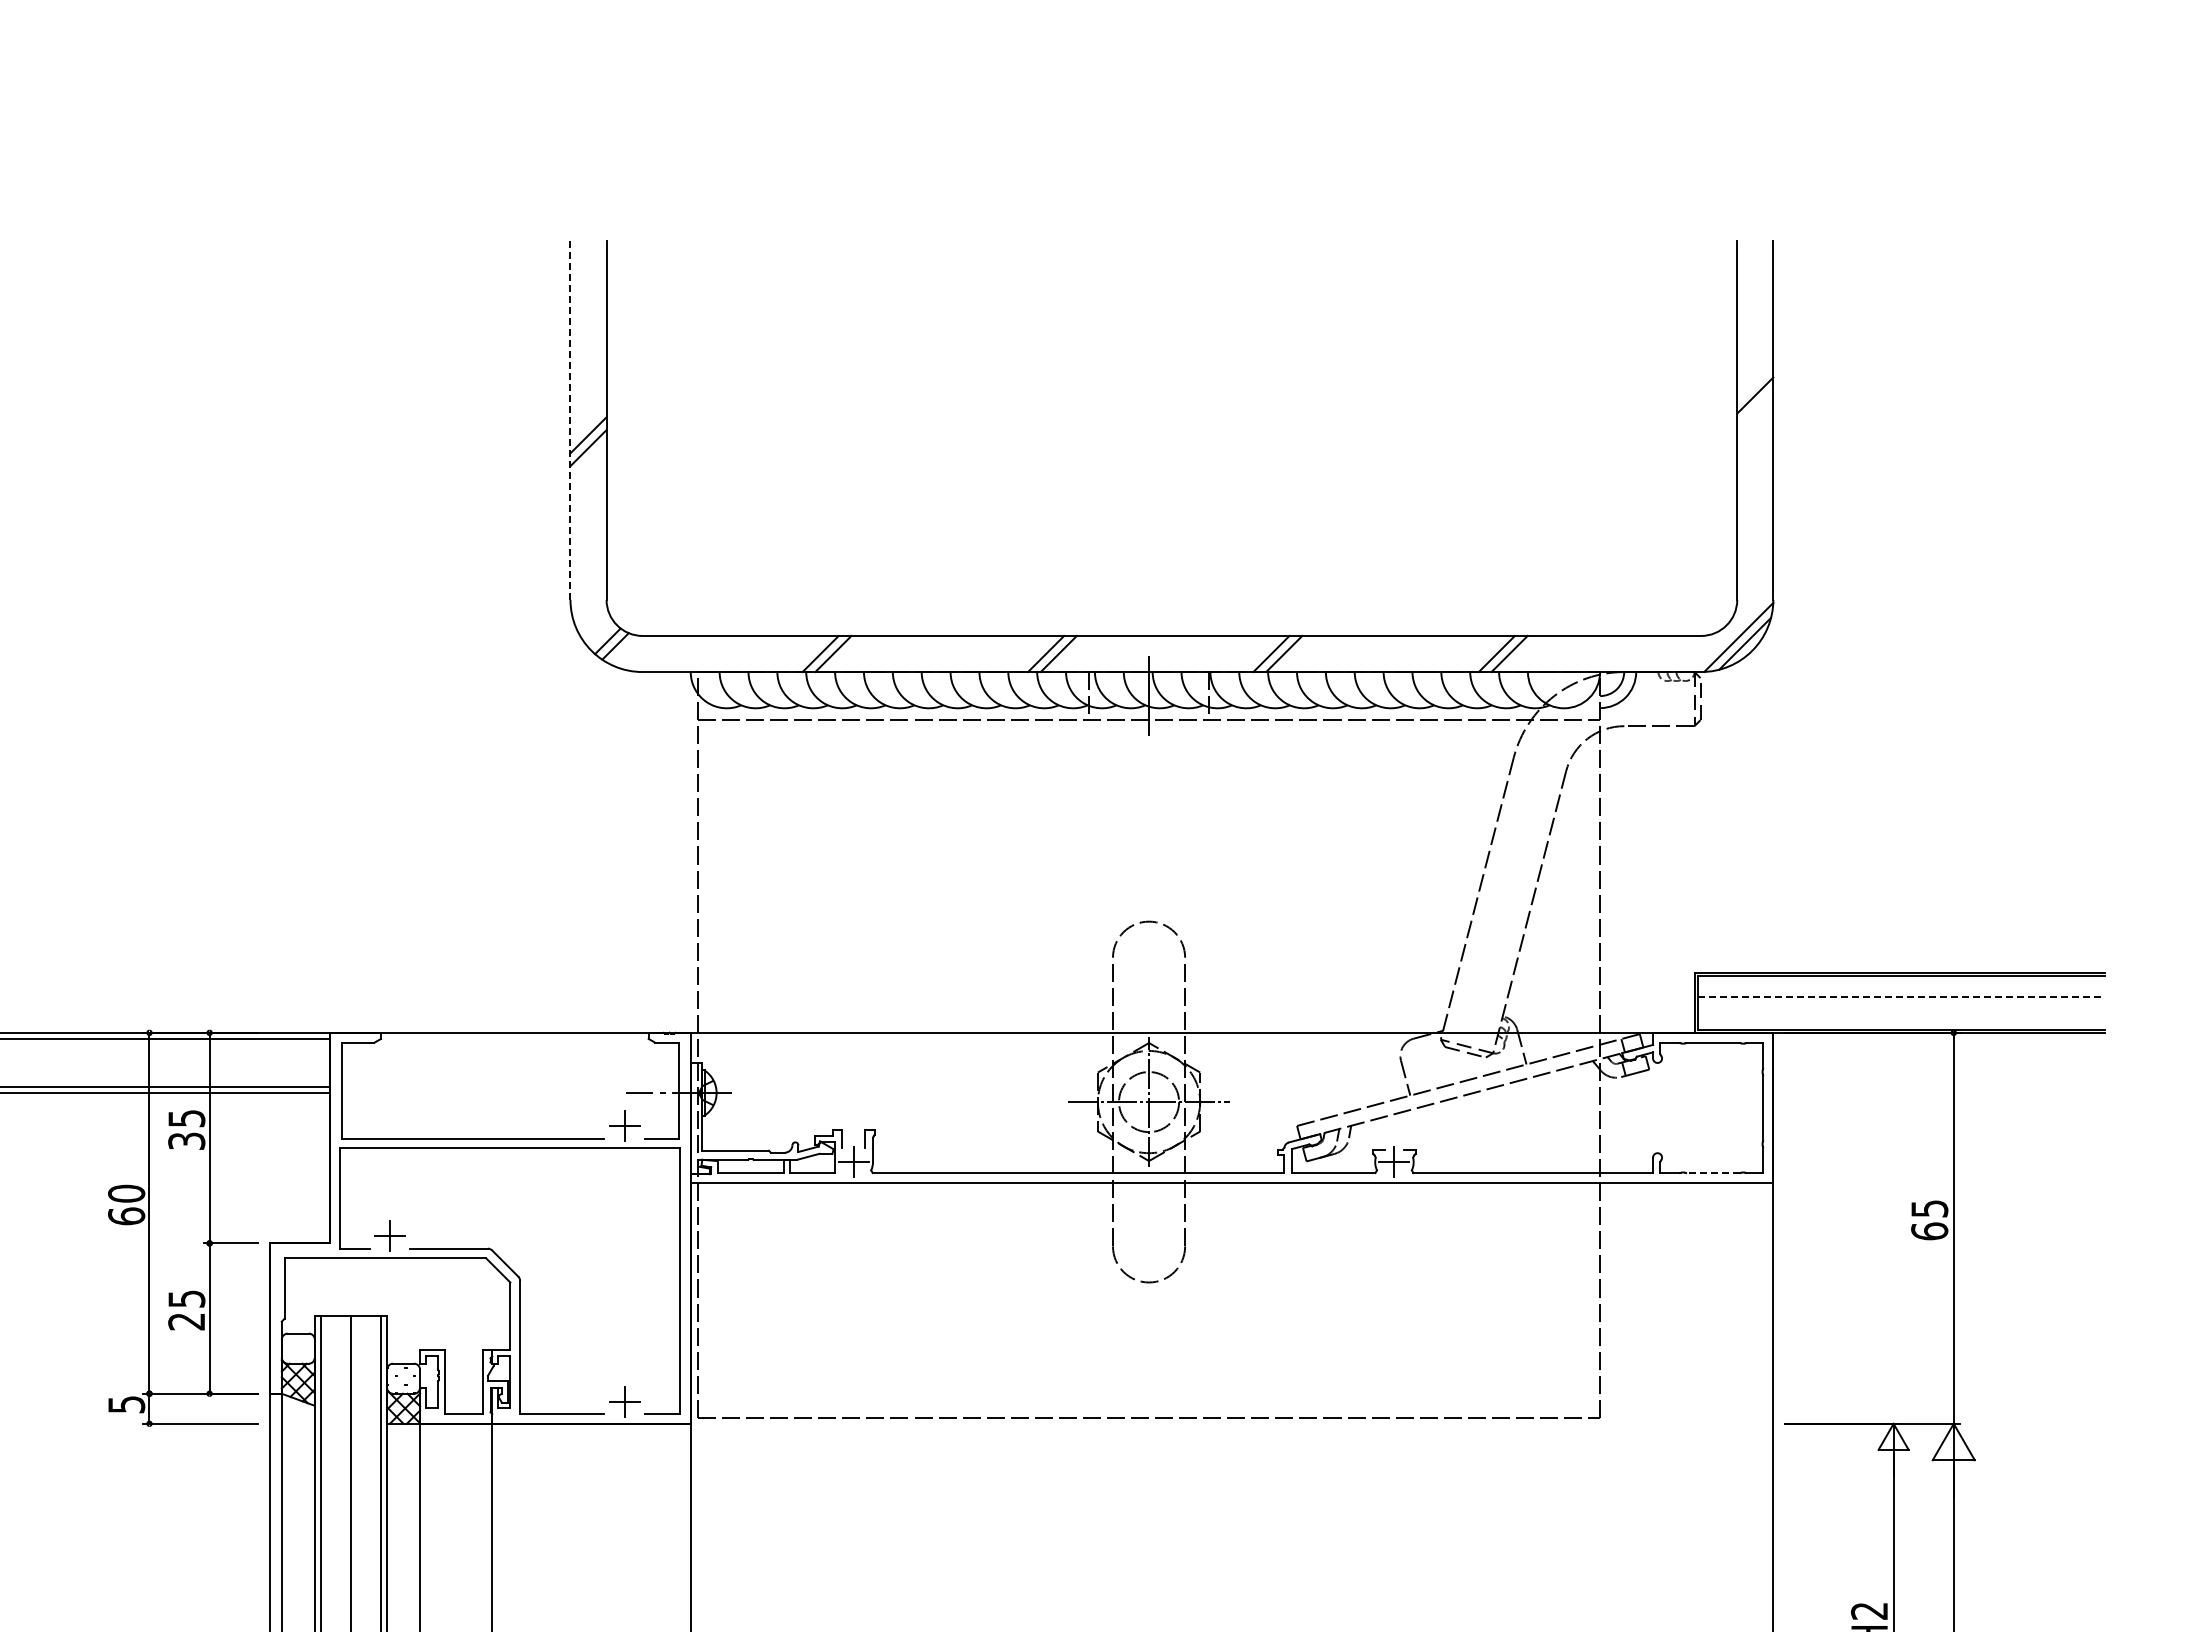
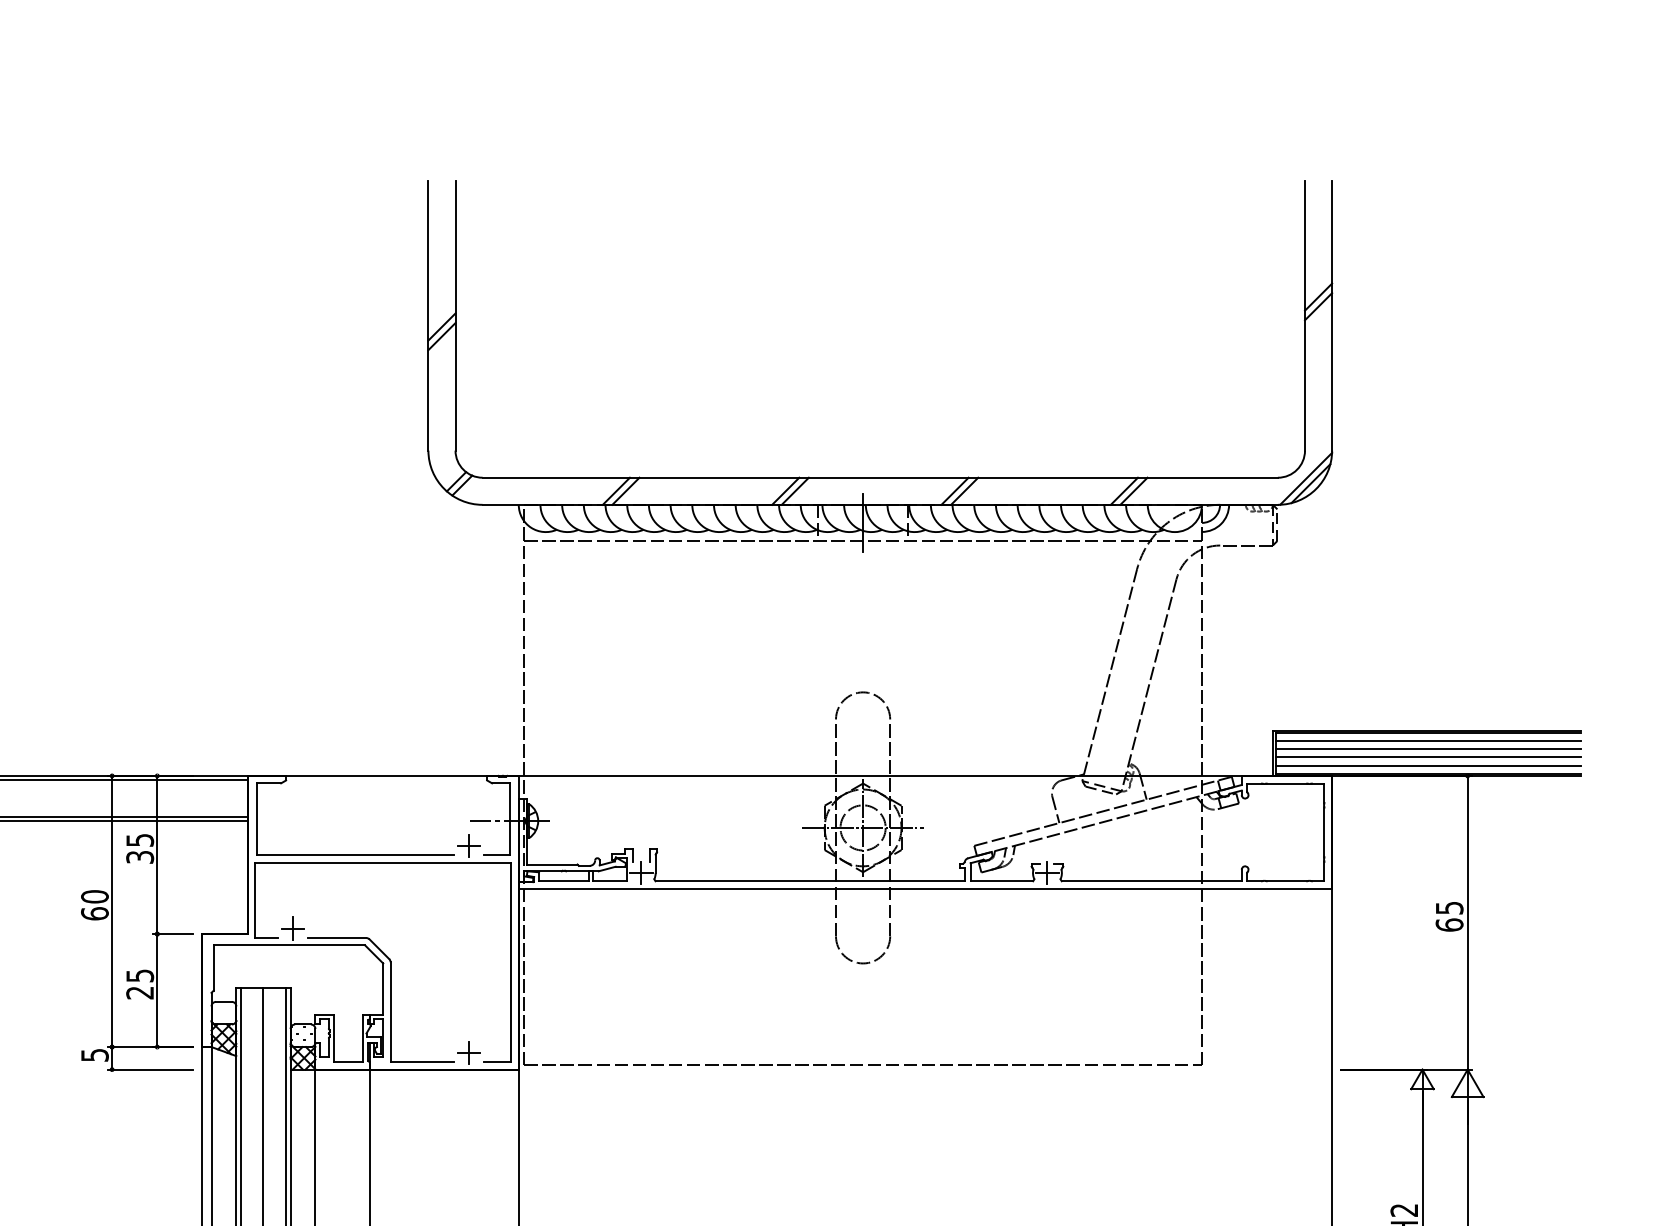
line: (1755, 408) -> (1318, 306), added
line: (570, 420) -> (428, 315), dashed -> solid
line: (1901, 986) -> (1428, 741), added
line: (1902, 997) -> (1429, 749), dashed -> solid
line: (1901, 1008) -> (1428, 757), added
line: (1901, 1019) -> (1428, 765), added
line: (1712, 1173) -> (1286, 881), dashed -> solid

